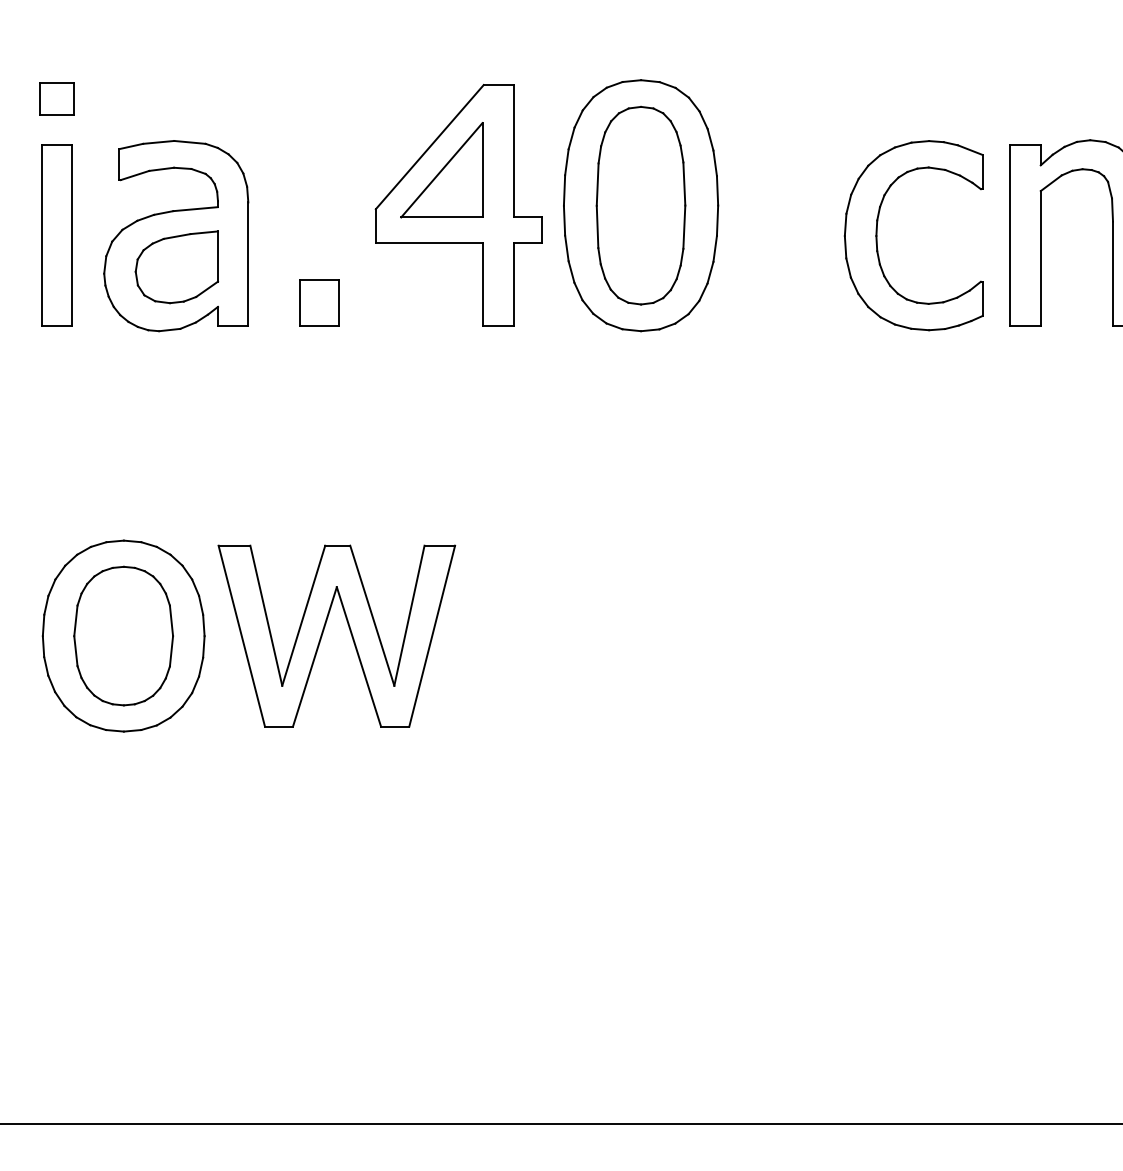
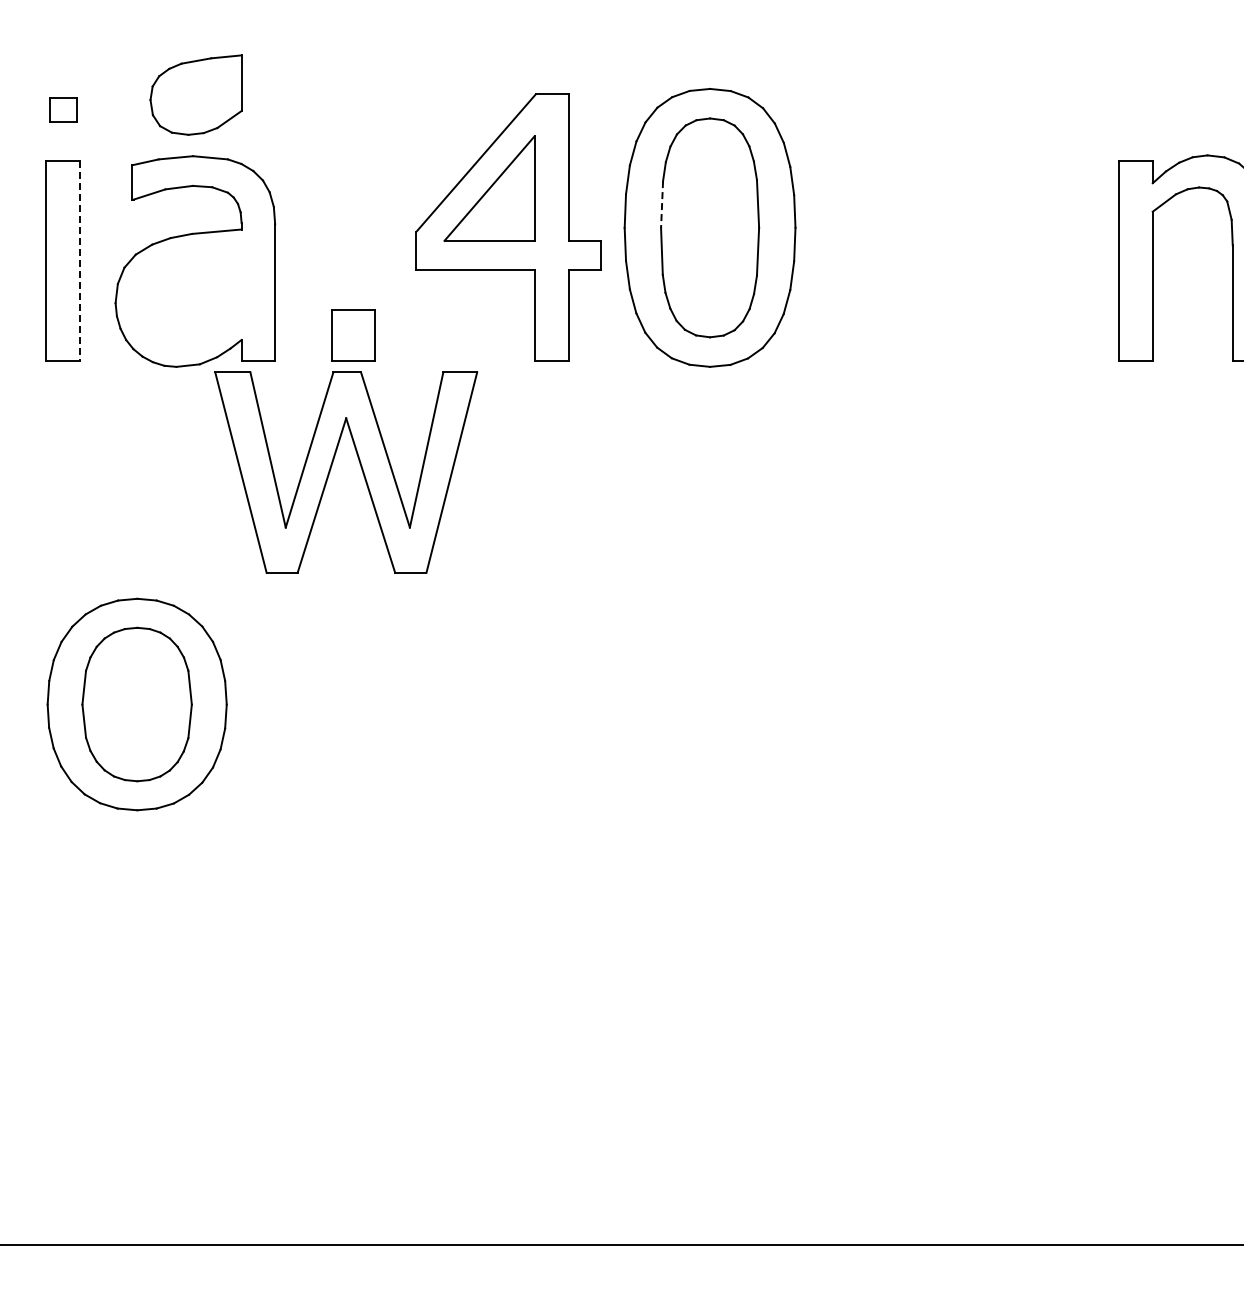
part: (56, 98) -> (62, 109), size x0.7
line: (598, 185) -> (662, 205), solid -> dashed
part: (878, 228) -> (972, 253), removed
line: (72, 236) -> (80, 261), solid -> dashed
part: (176, 266) -> (195, 94), moved
part: (349, 631) -> (360, 467), moved

